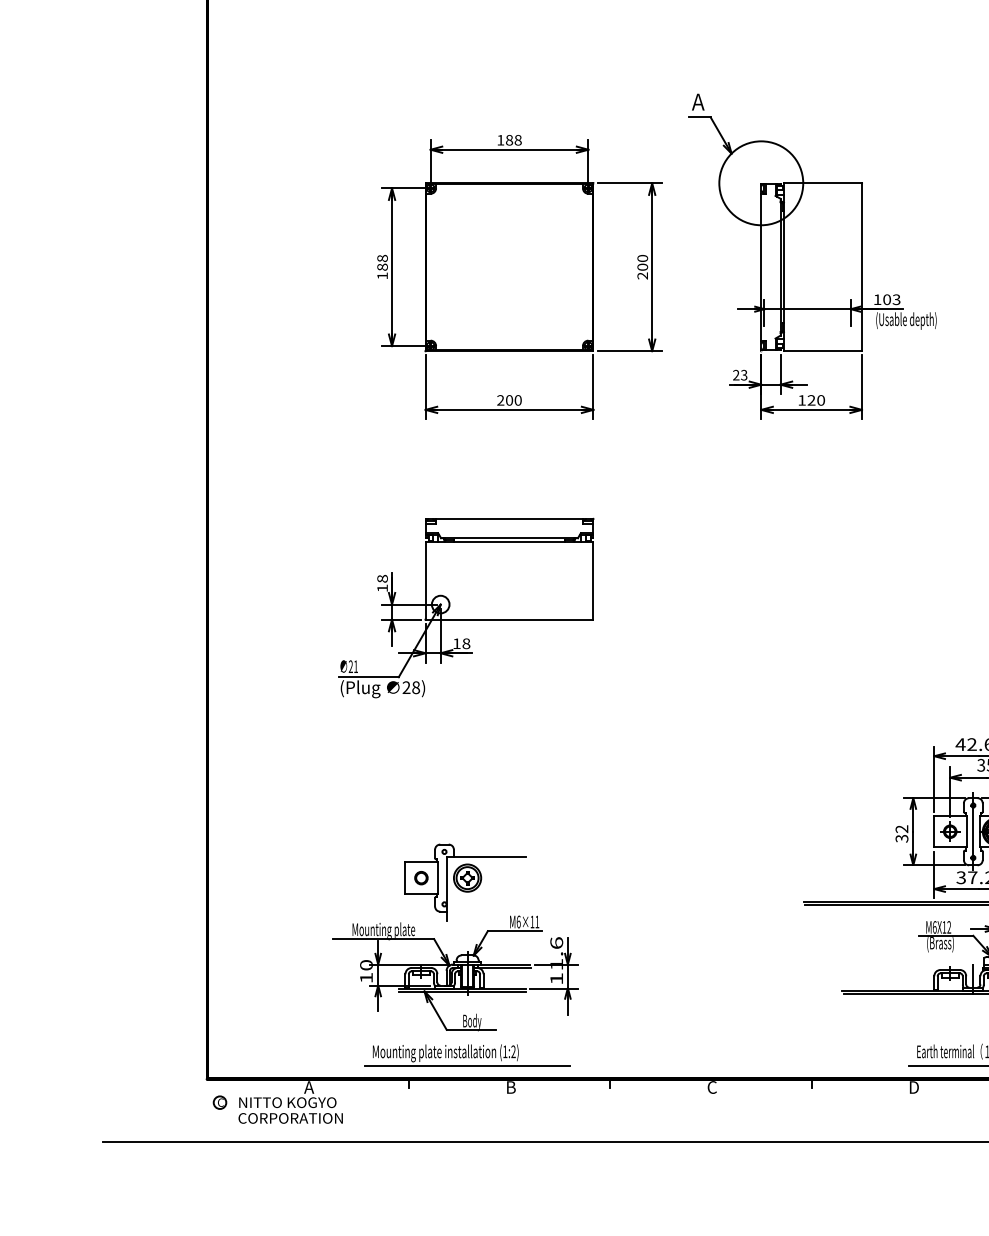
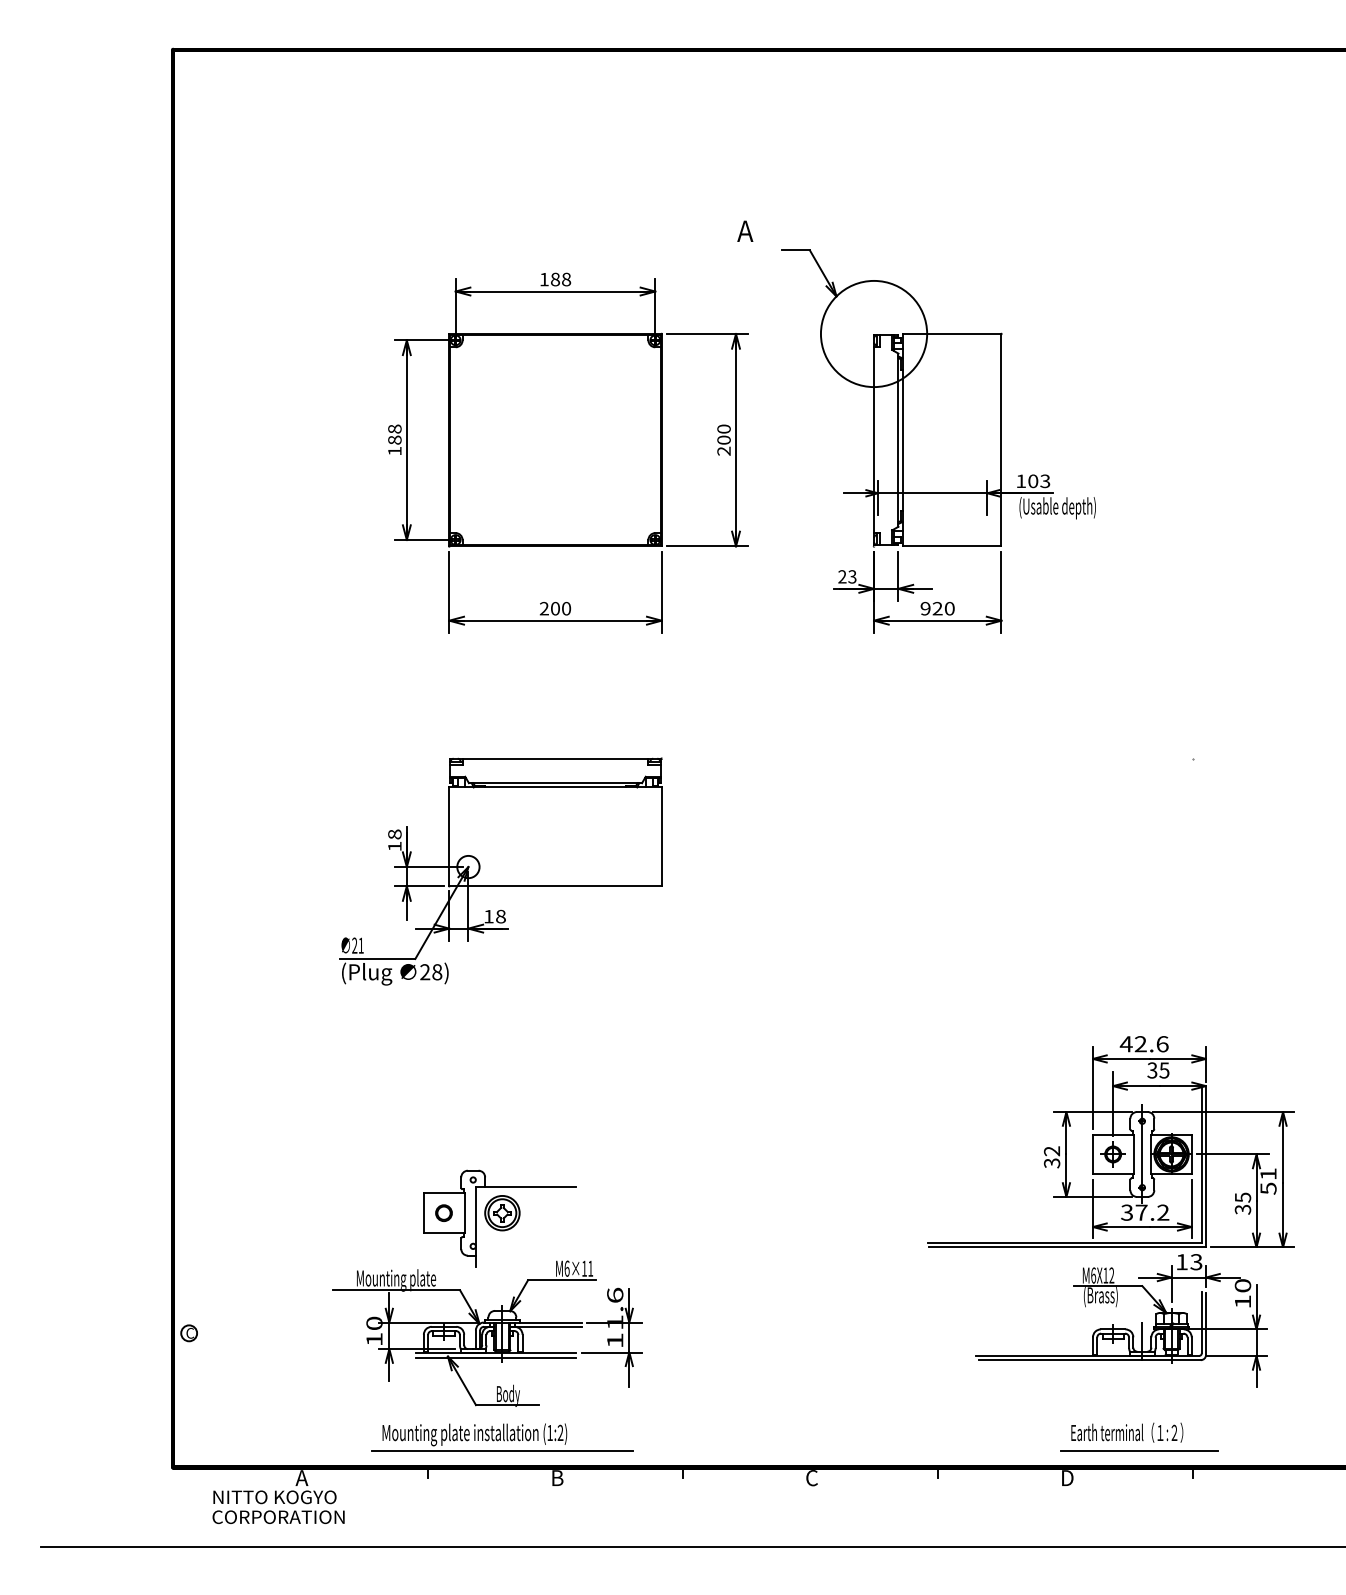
text: (698, 101) -> (745, 230), moved
text: (801, 400) -> (925, 608), 120 -> 920
part: (219, 1102) -> (188, 1333), moved

